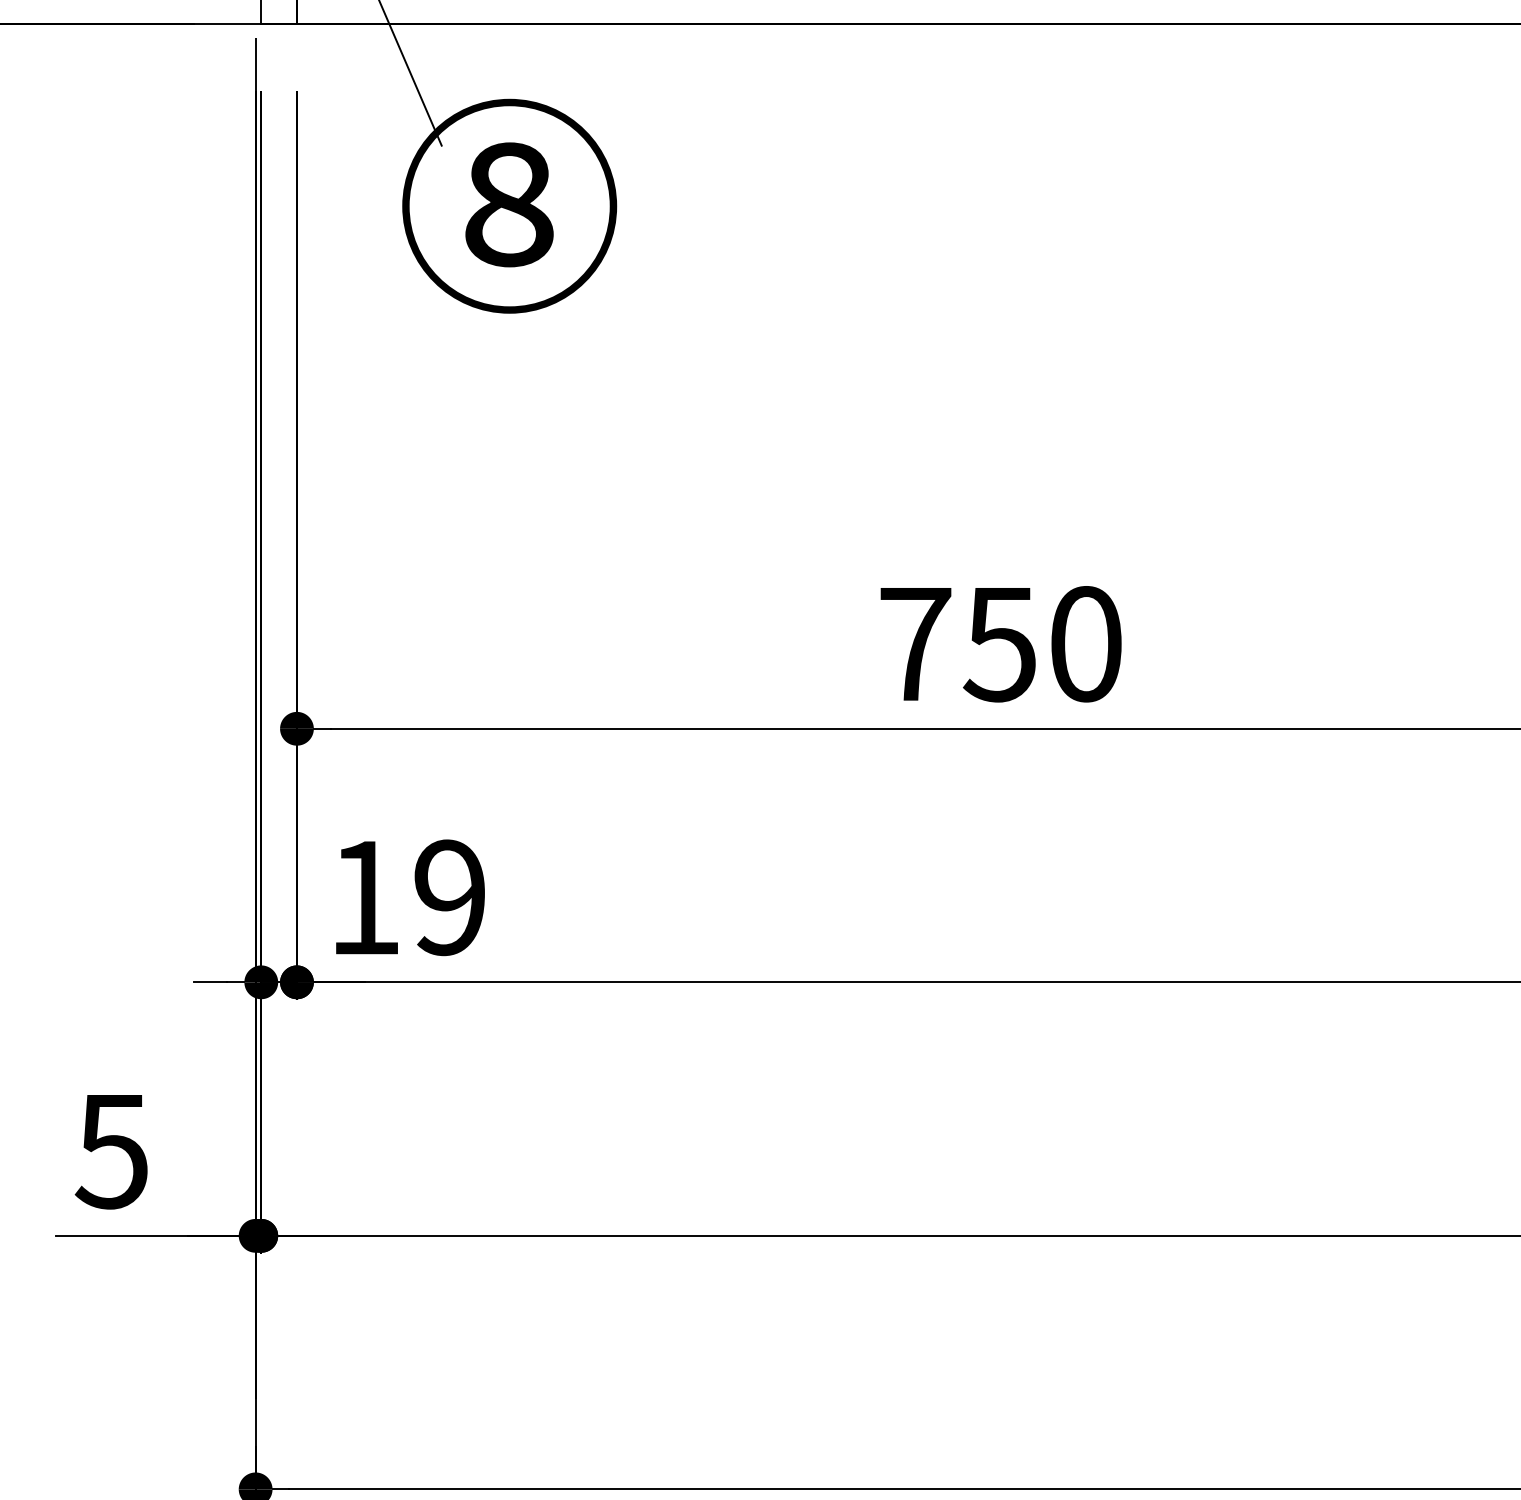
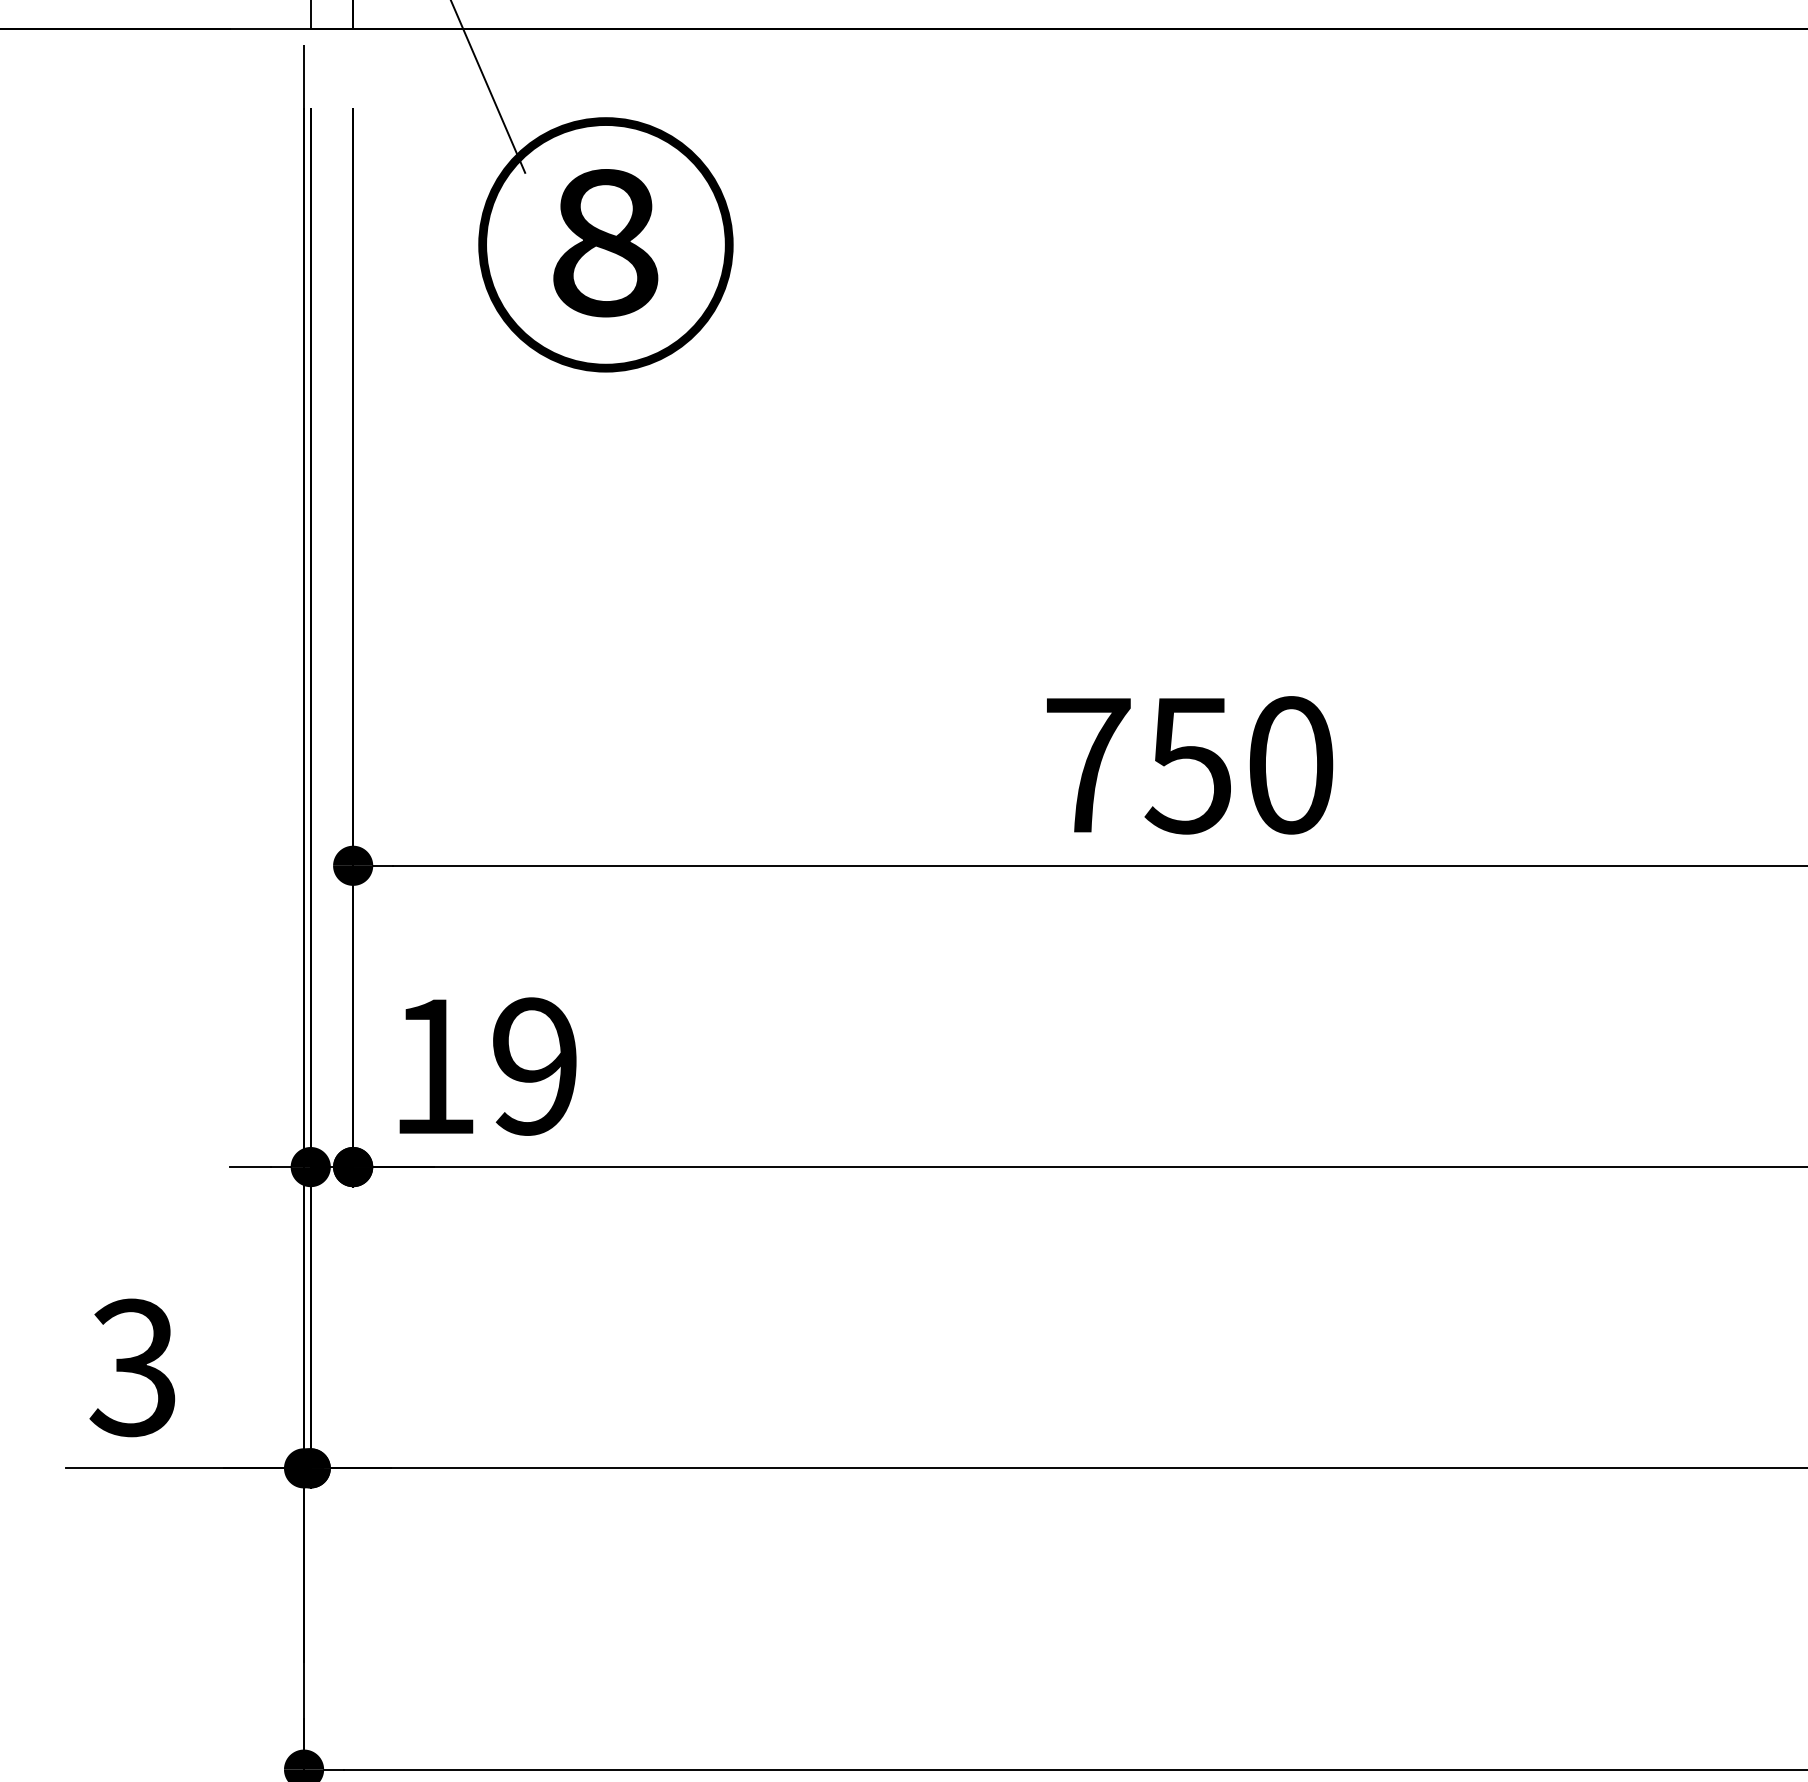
text: (111, 1150) -> (132, 1367), 5 -> 3

